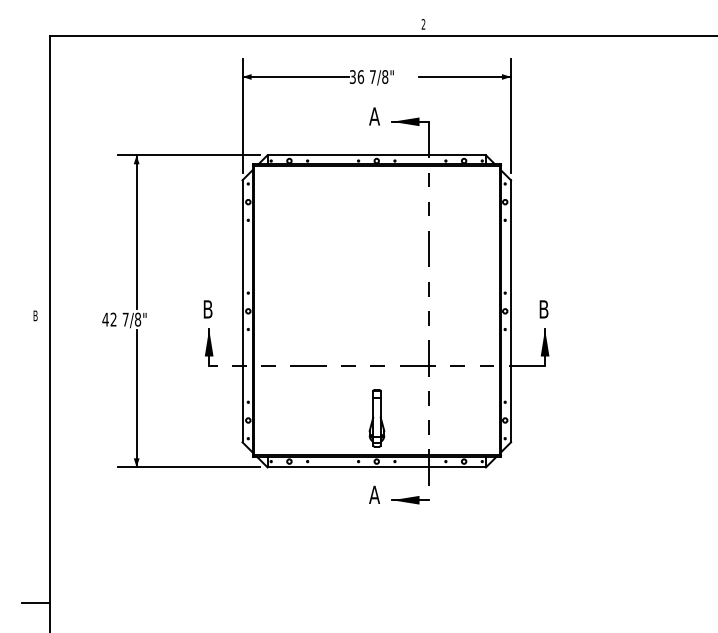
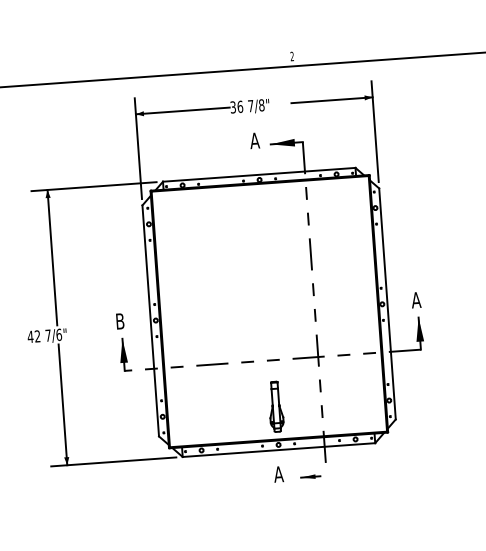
text: (543, 309) -> (415, 300), B -> A
text: (138, 319) -> (59, 334), 7/8" -> 7/6"
part: (410, 500) -> (310, 477), size x0.6

